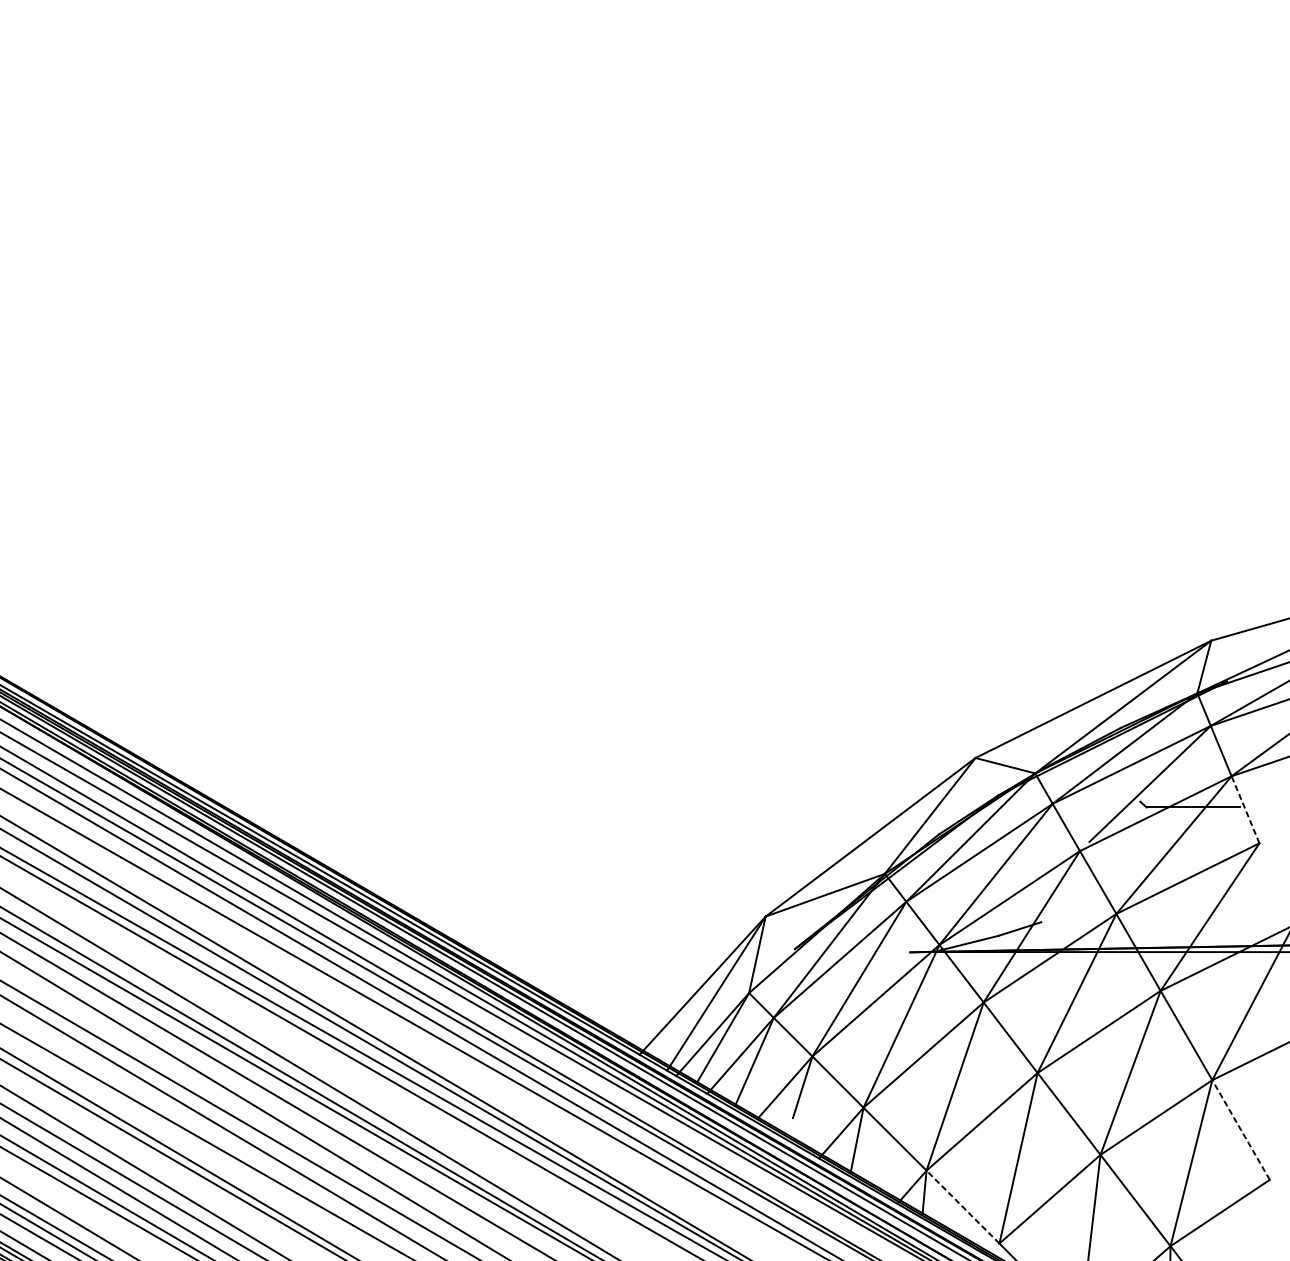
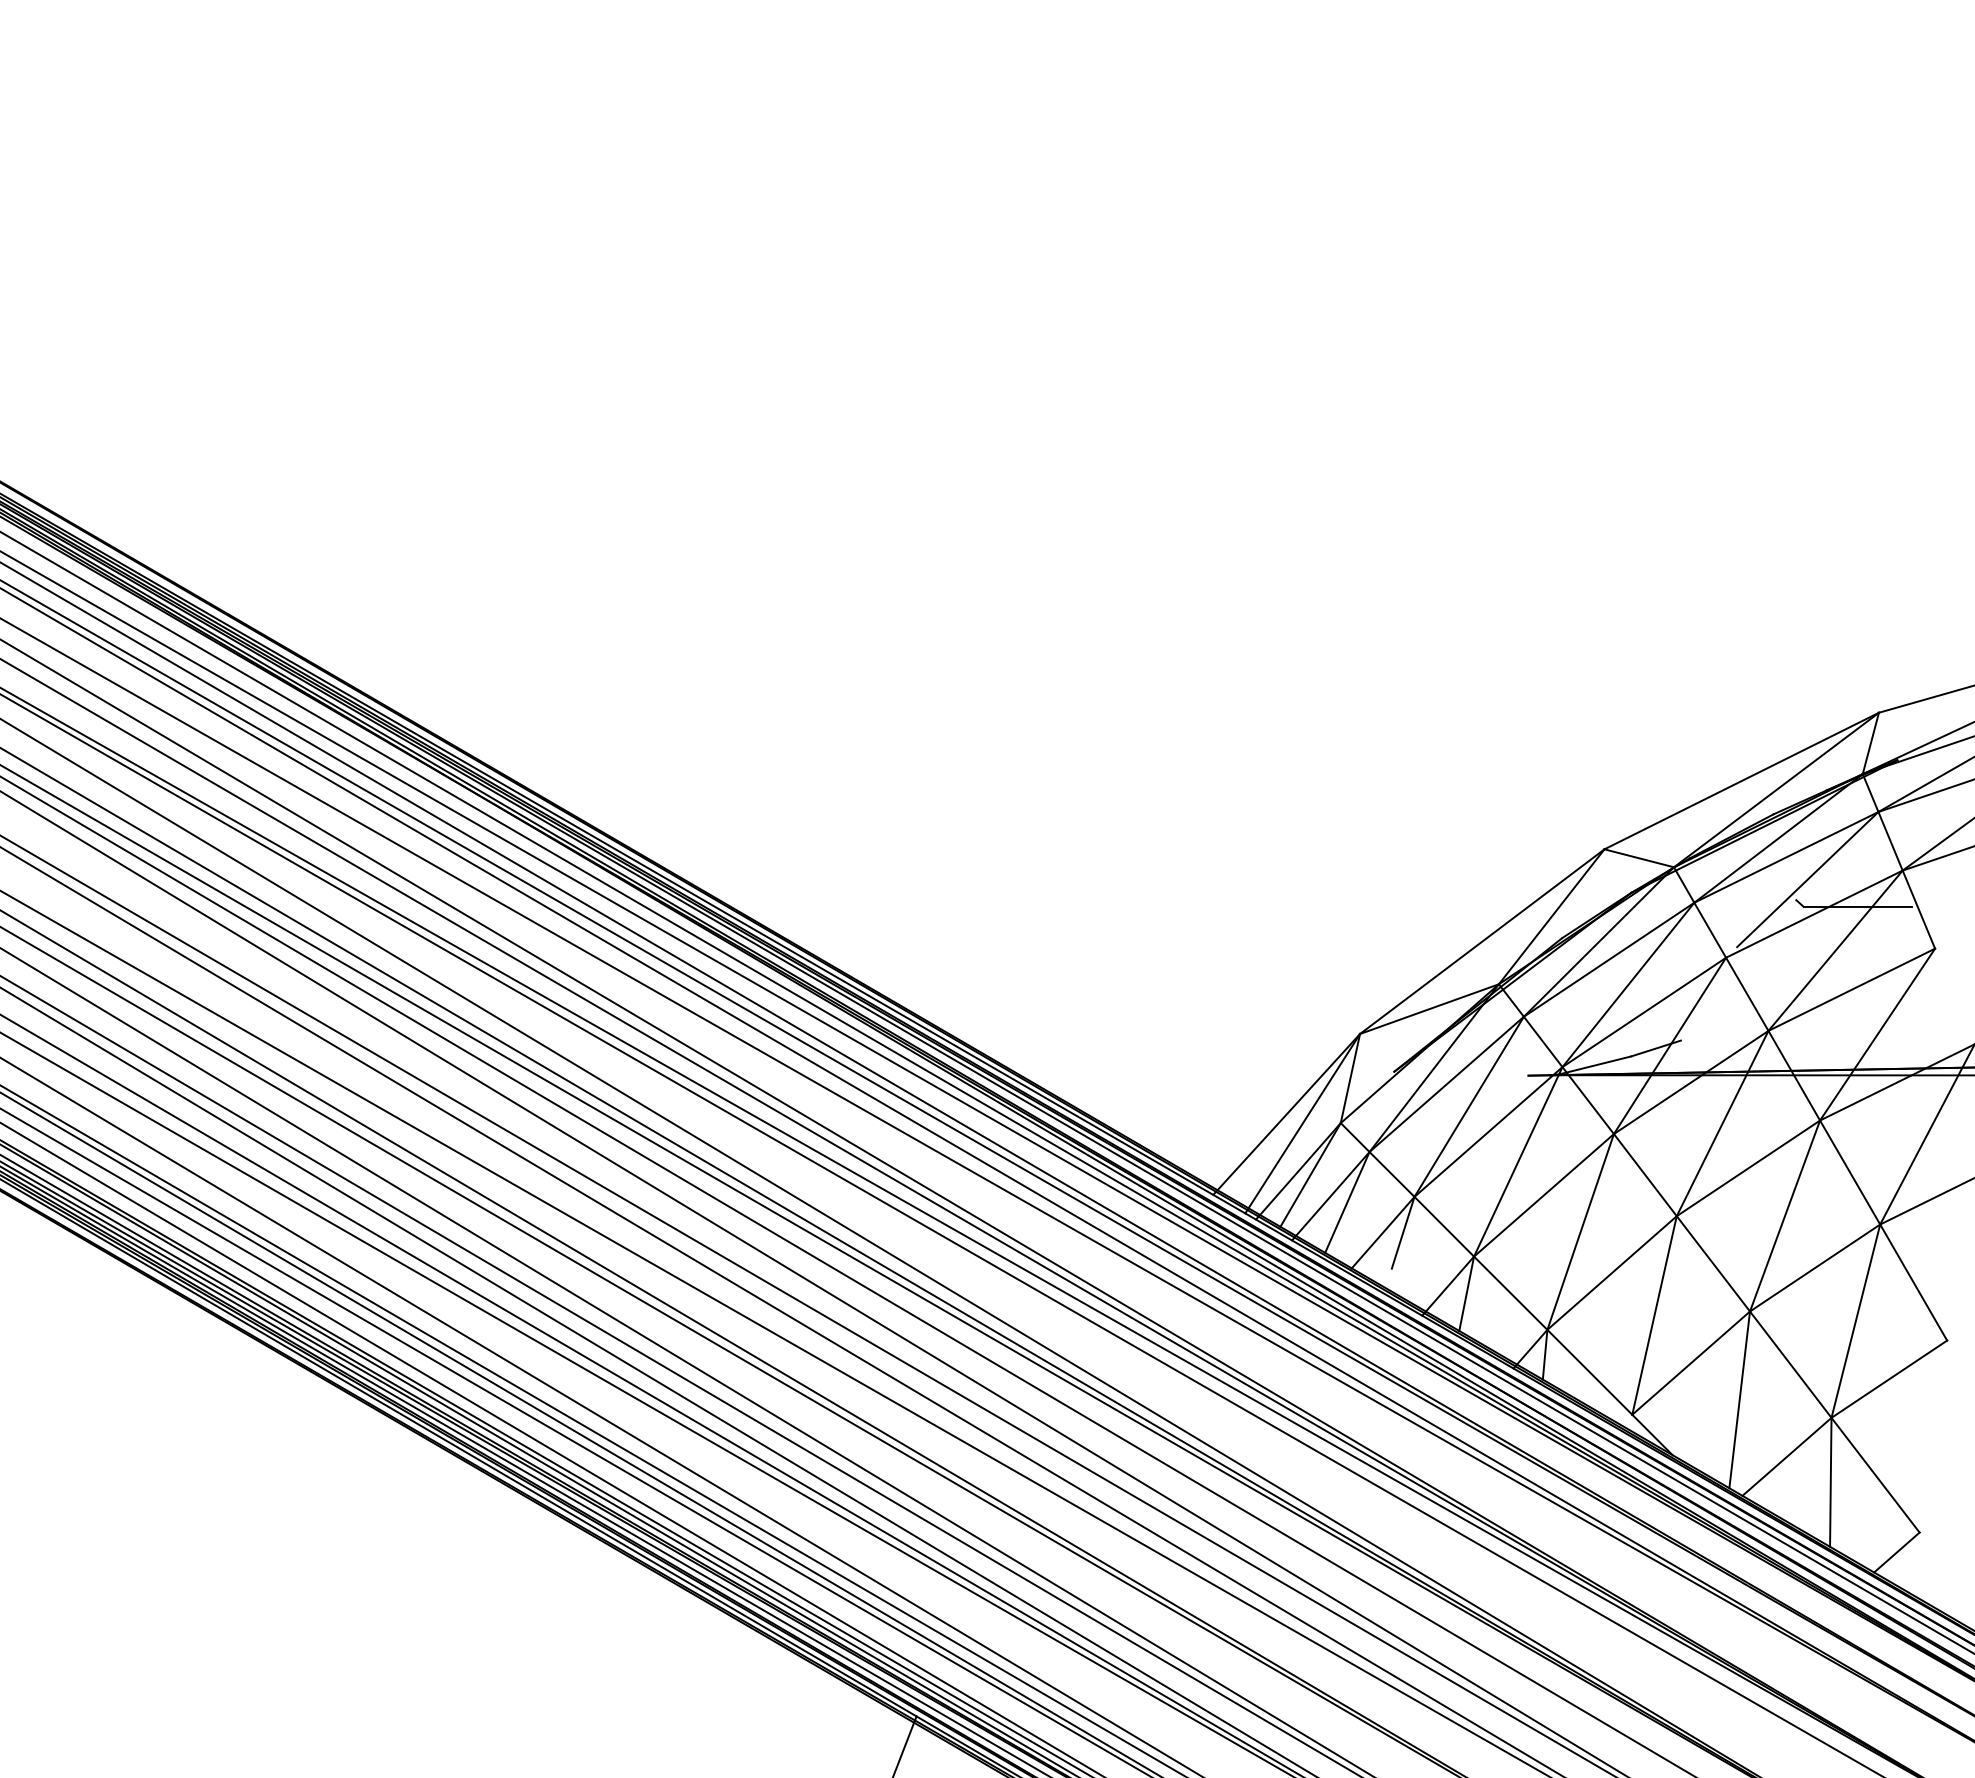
line: (1245, 809) -> (1918, 909), dashed -> solid
line: (1240, 1129) -> (1913, 1282), dashed -> solid
line: (962, 1206) -> (1589, 1371), dashed -> solid

